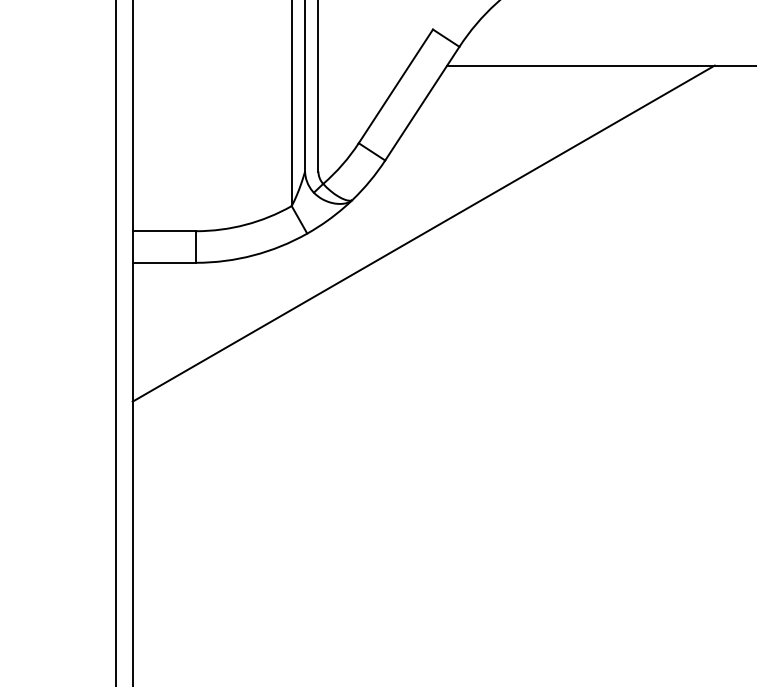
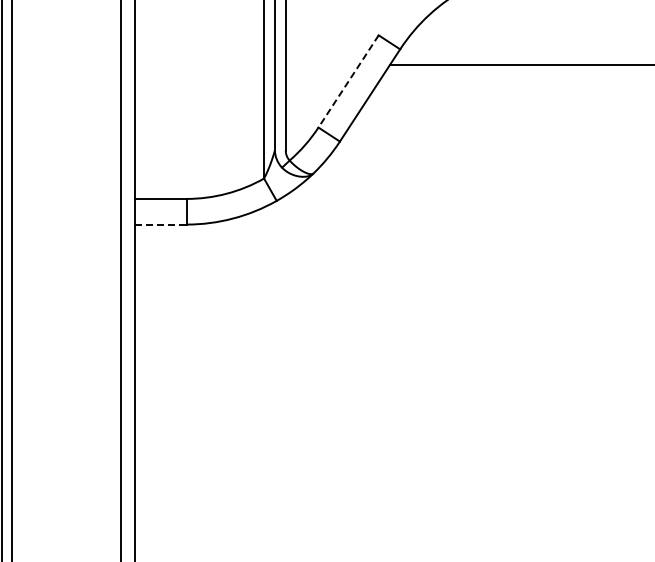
line: (395, 86) -> (348, 81), solid -> dashed
line: (424, 233) -> (371, 200), removed
line: (164, 262) -> (160, 224), solid -> dashed

